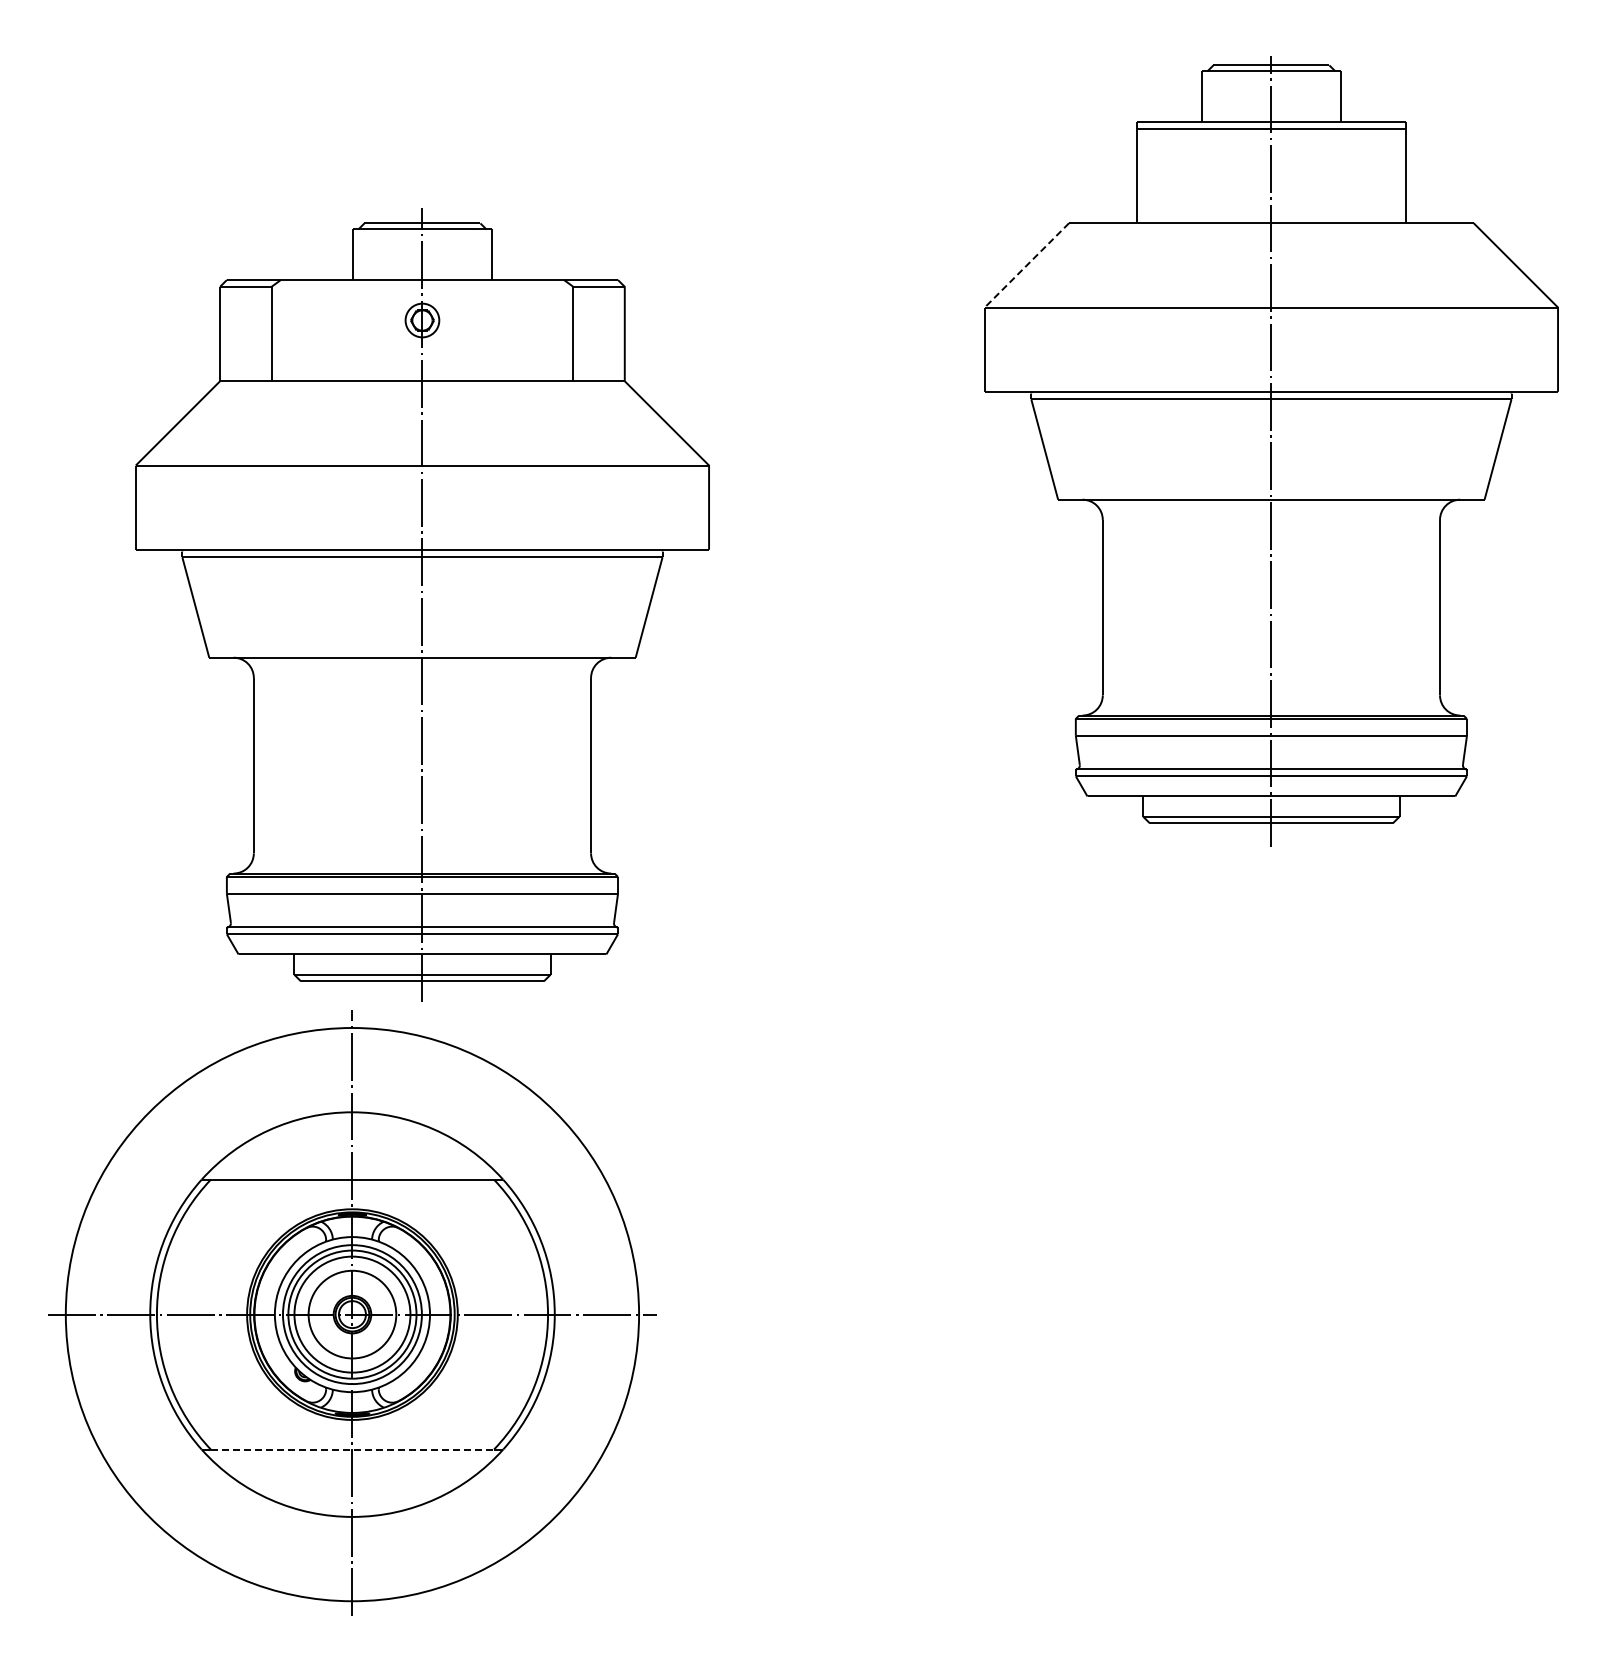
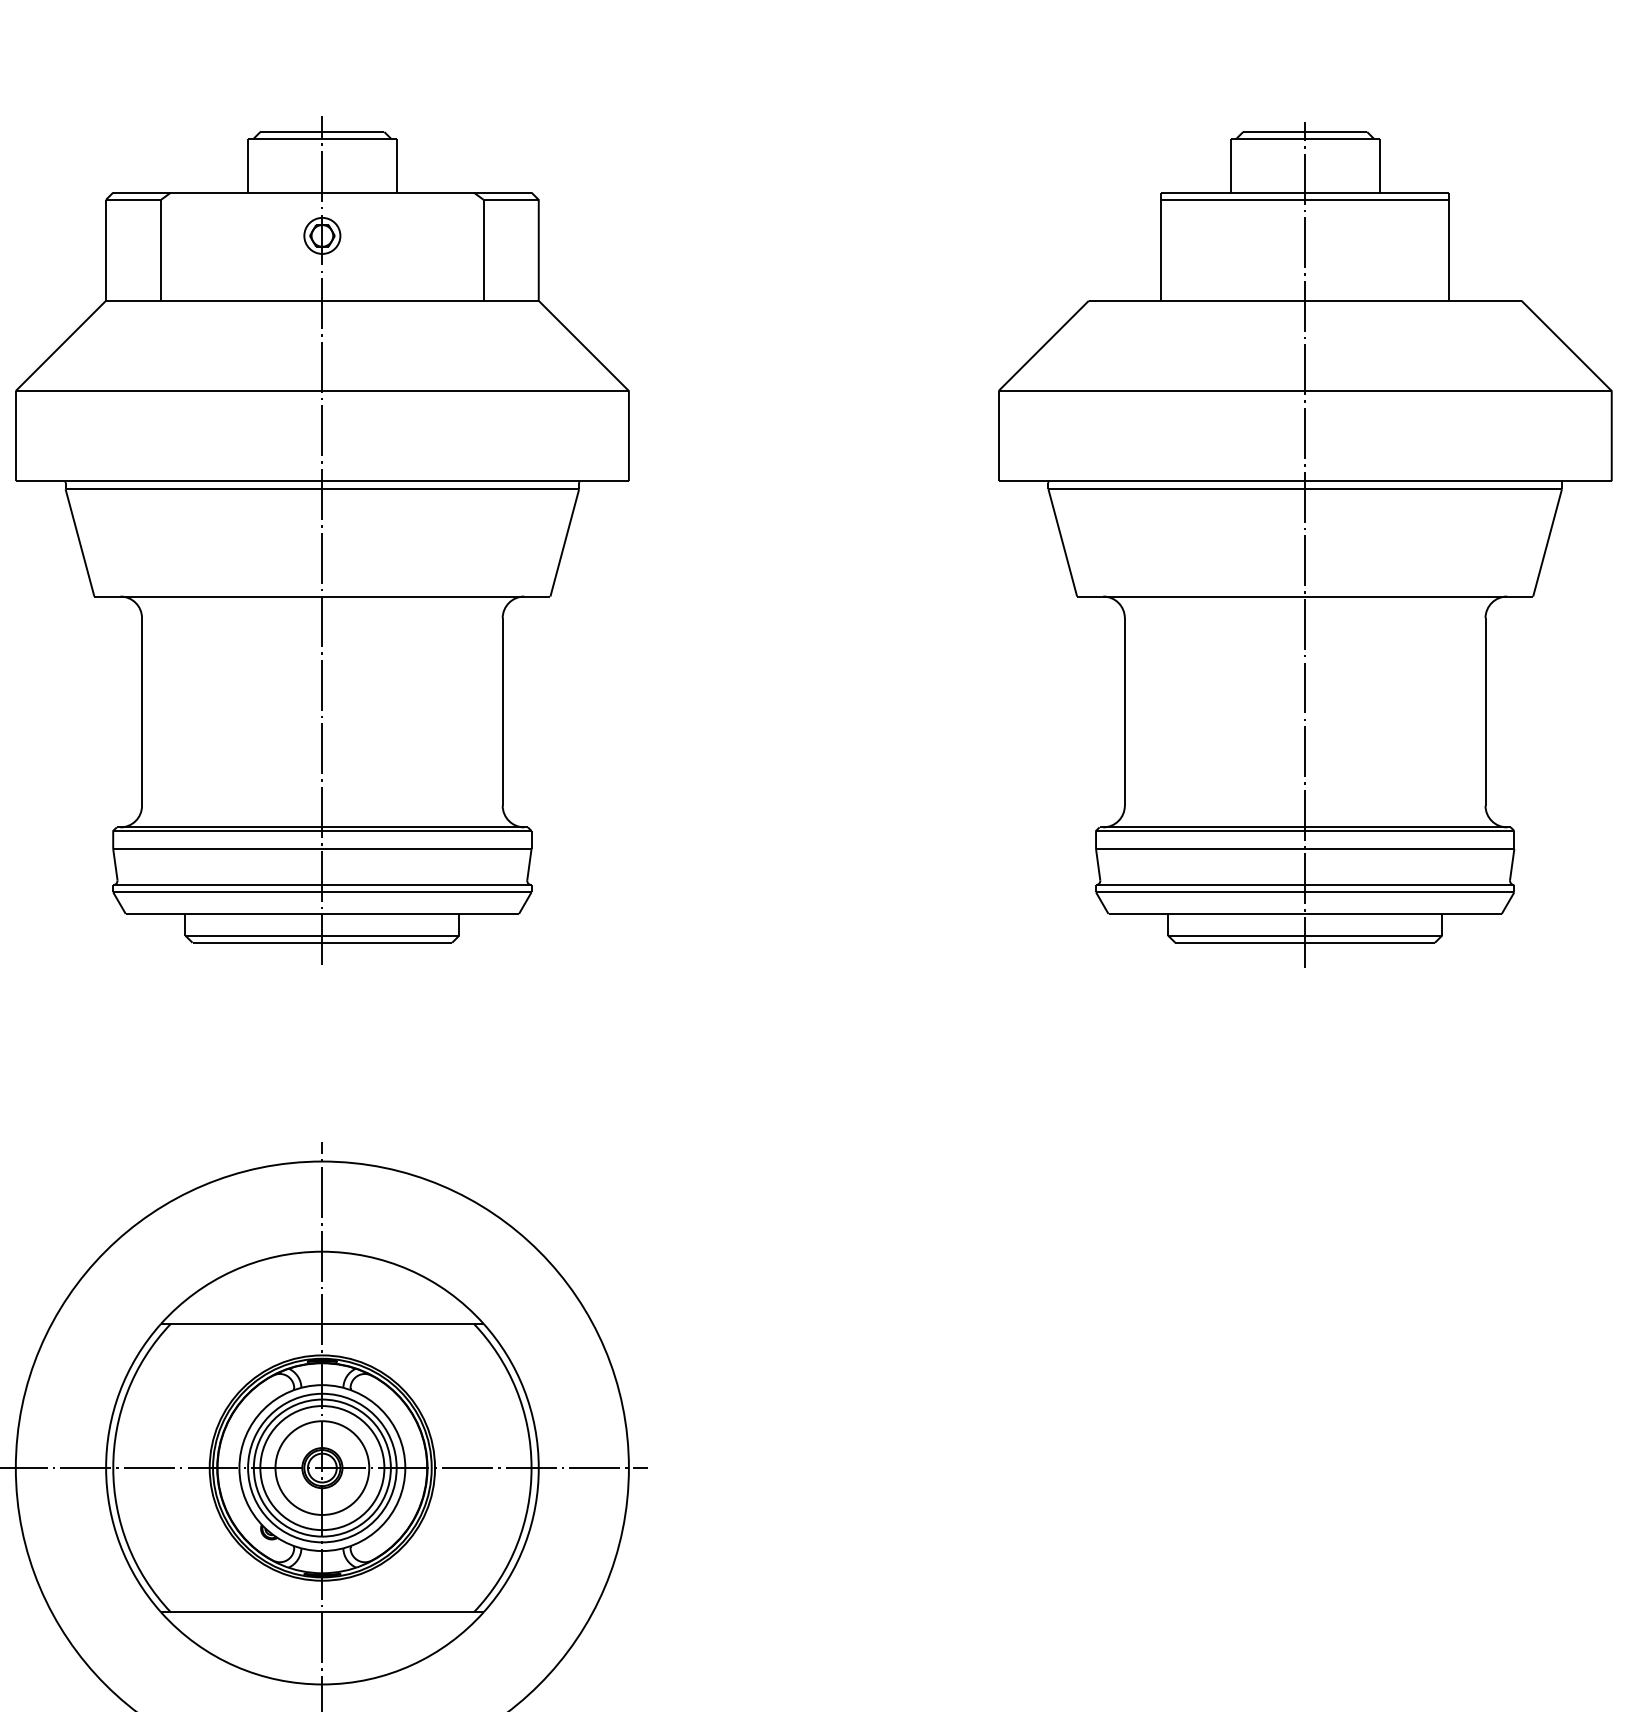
line: (1026, 265) -> (1043, 346), dashed -> solid
part: (422, 604) -> (322, 539), moved
line: (352, 1449) -> (322, 1612), dashed -> solid

